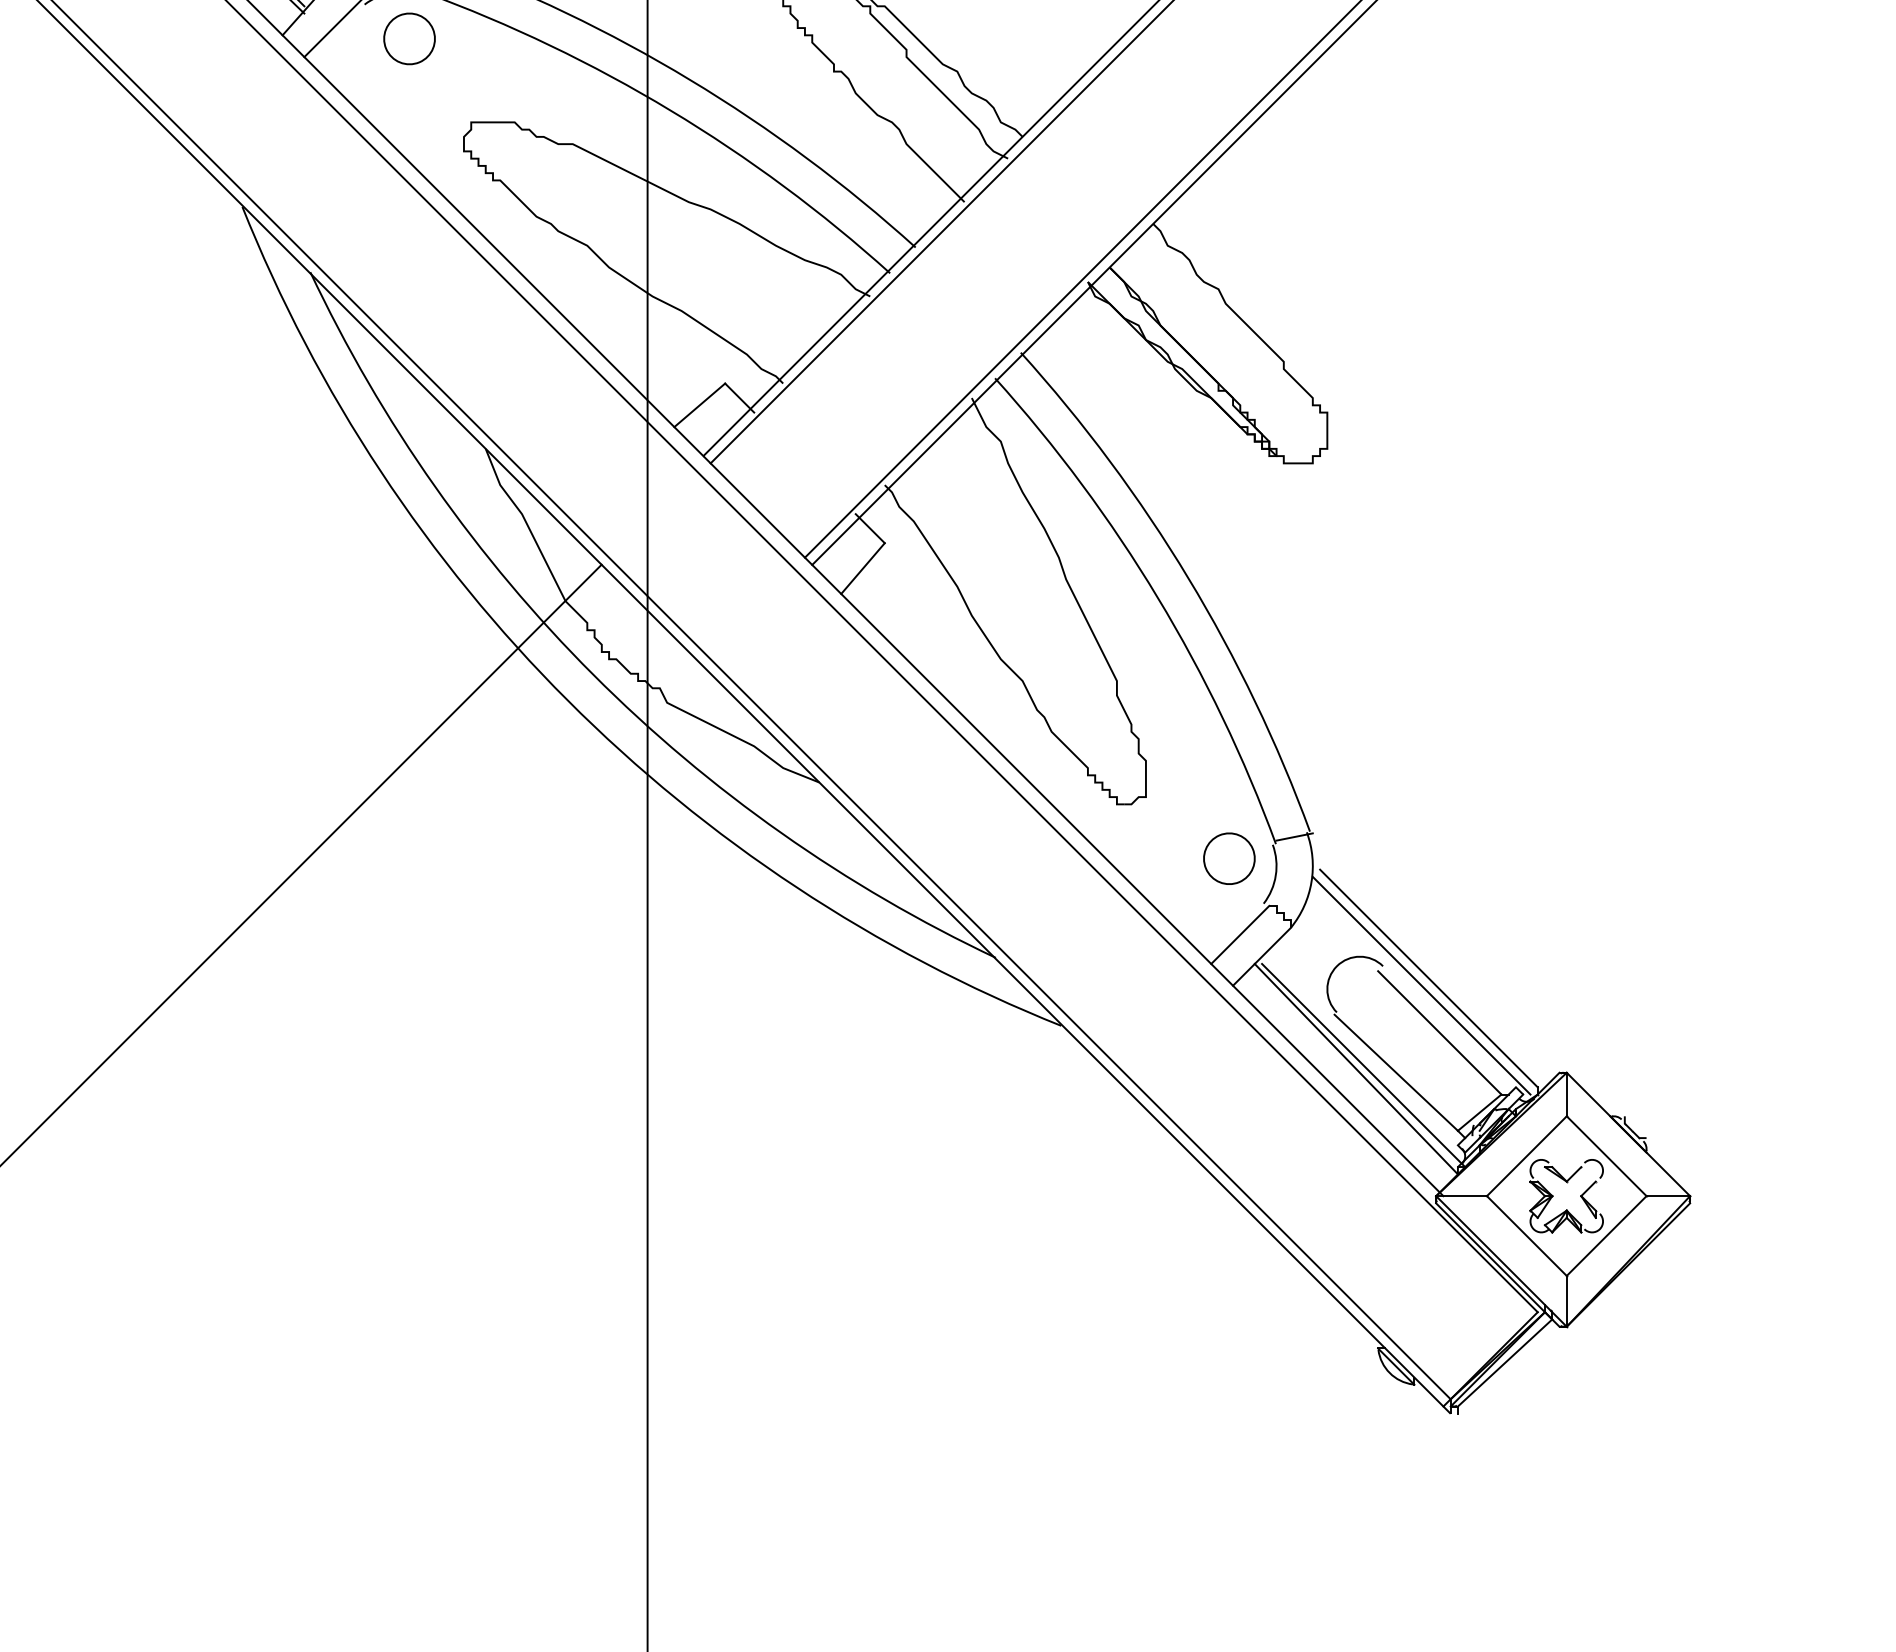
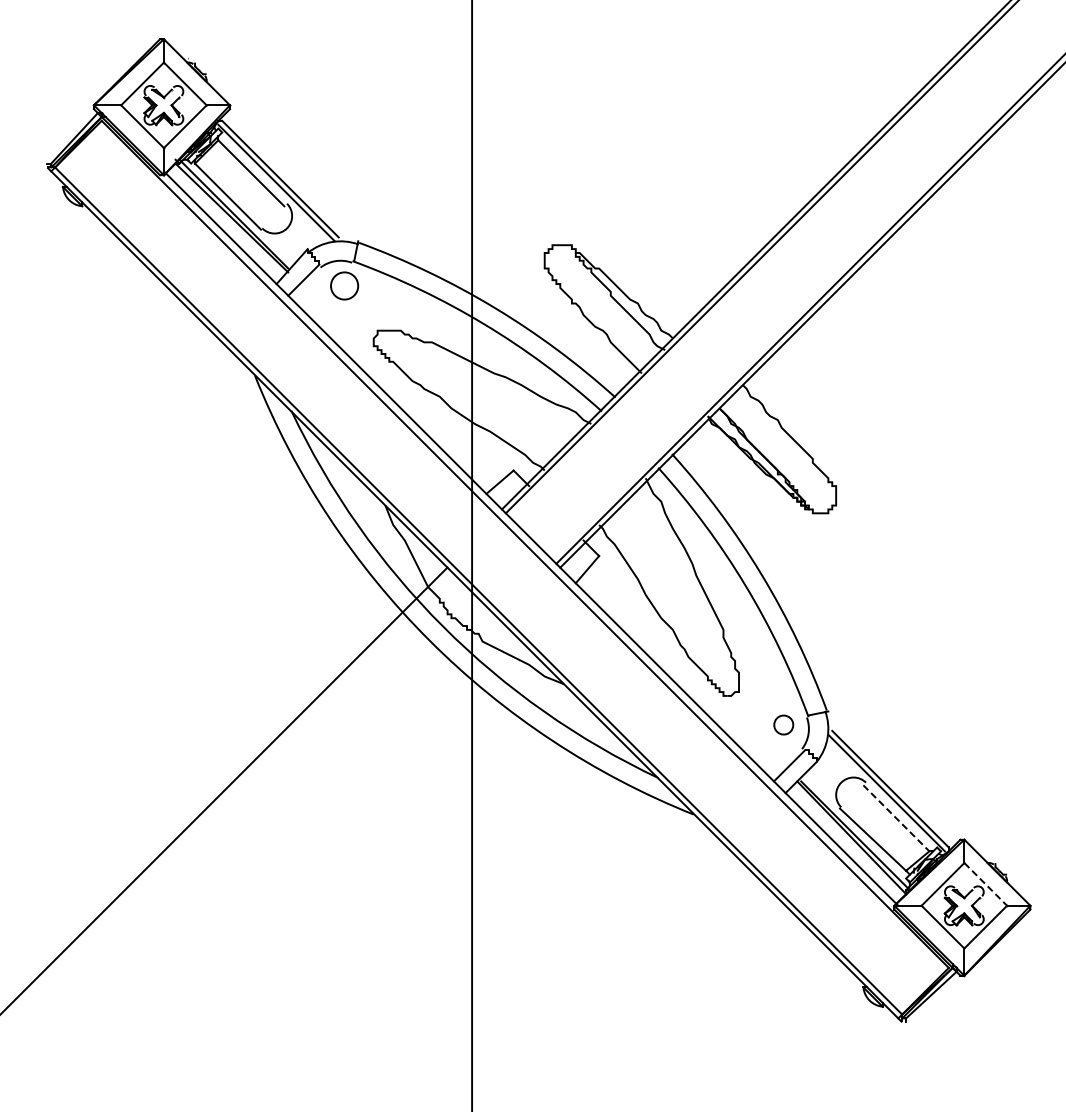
part: (1229, 857) -> (783, 724), size x0.7
line: (1440, 1033) -> (896, 818), solid -> dashed
line: (1608, 1156) -> (986, 884), solid -> dashed

